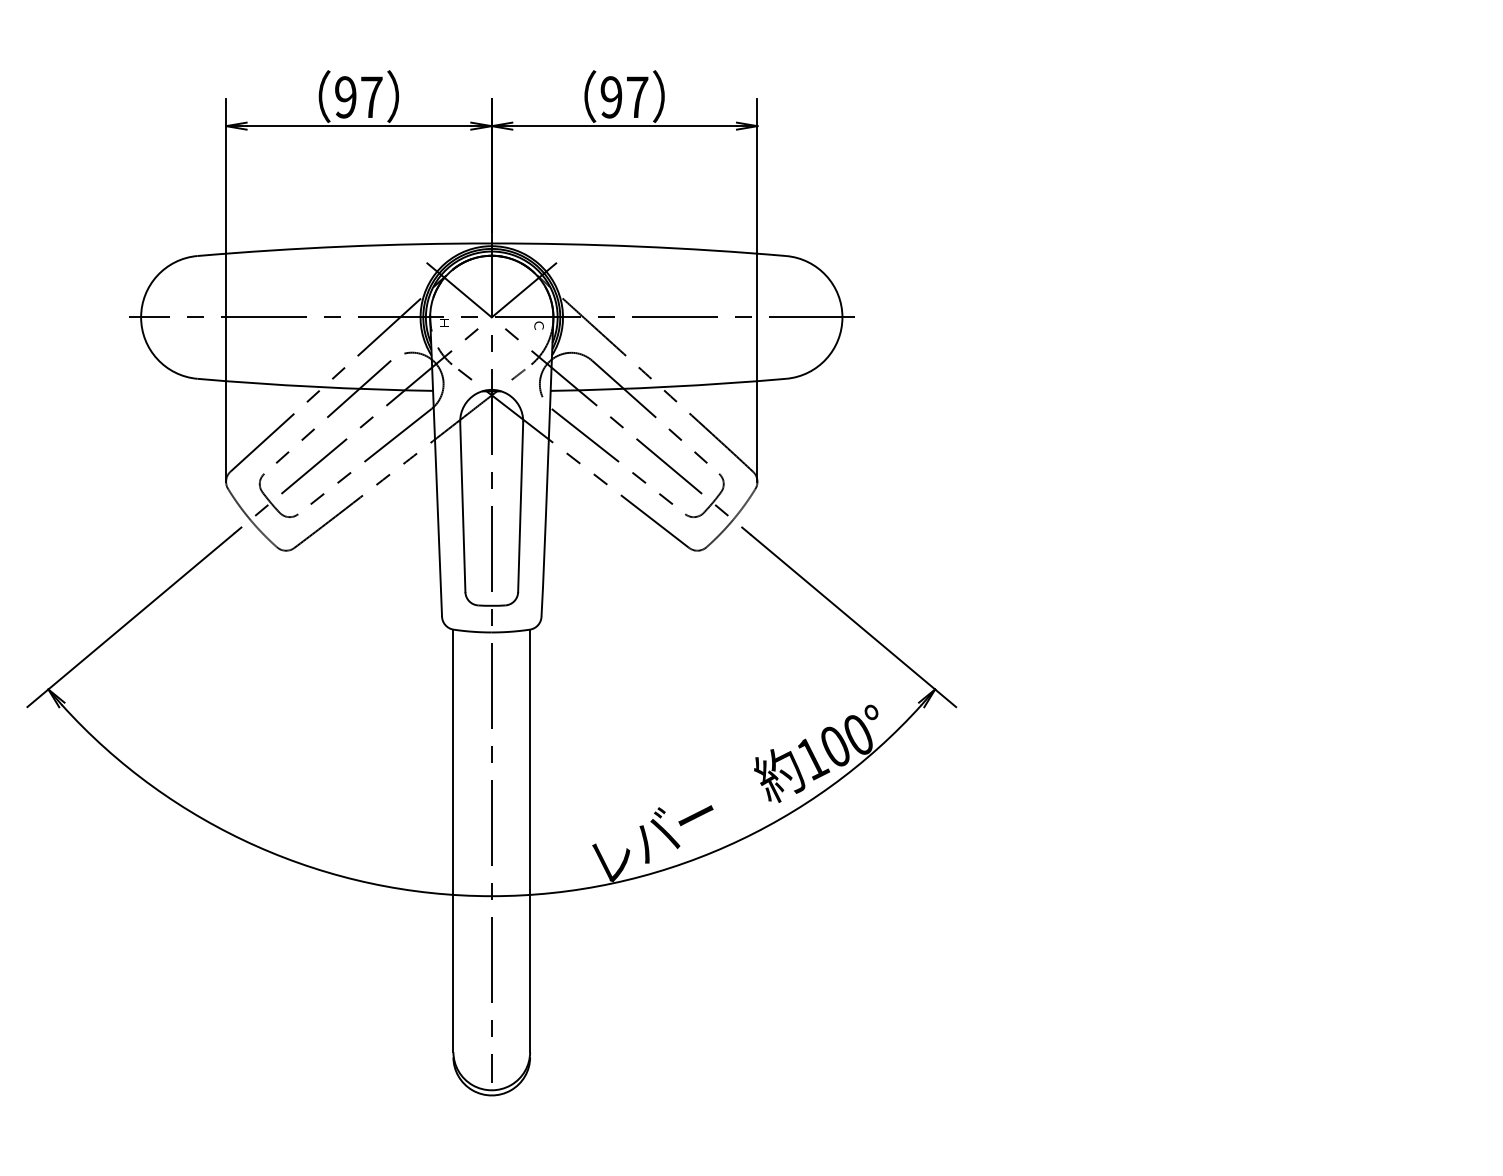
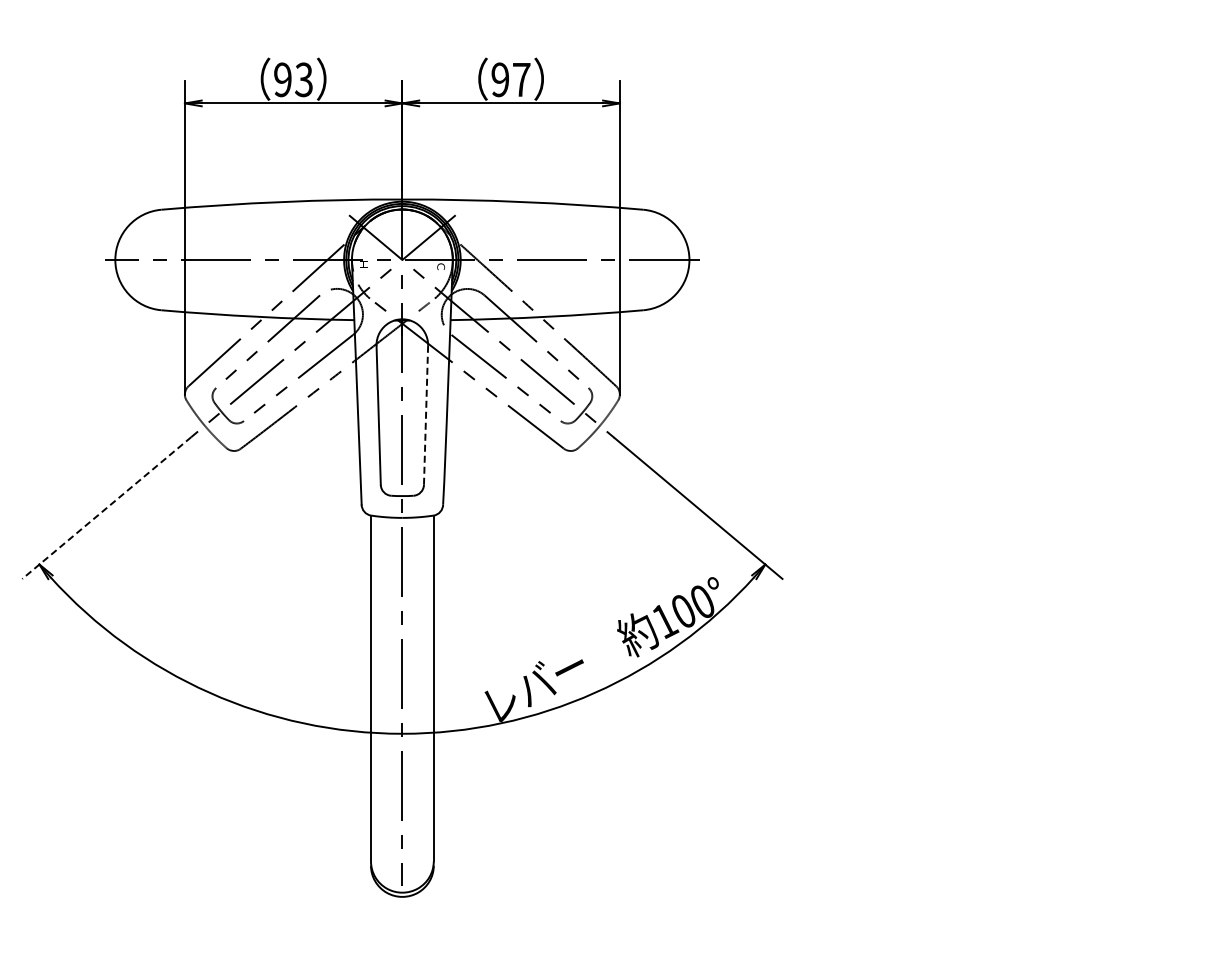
text: (370, 96) -> (303, 79), 97 -> 93
line: (521, 507) -> (426, 415), solid -> dashed
line: (130, 620) -> (106, 508), solid -> dashed

